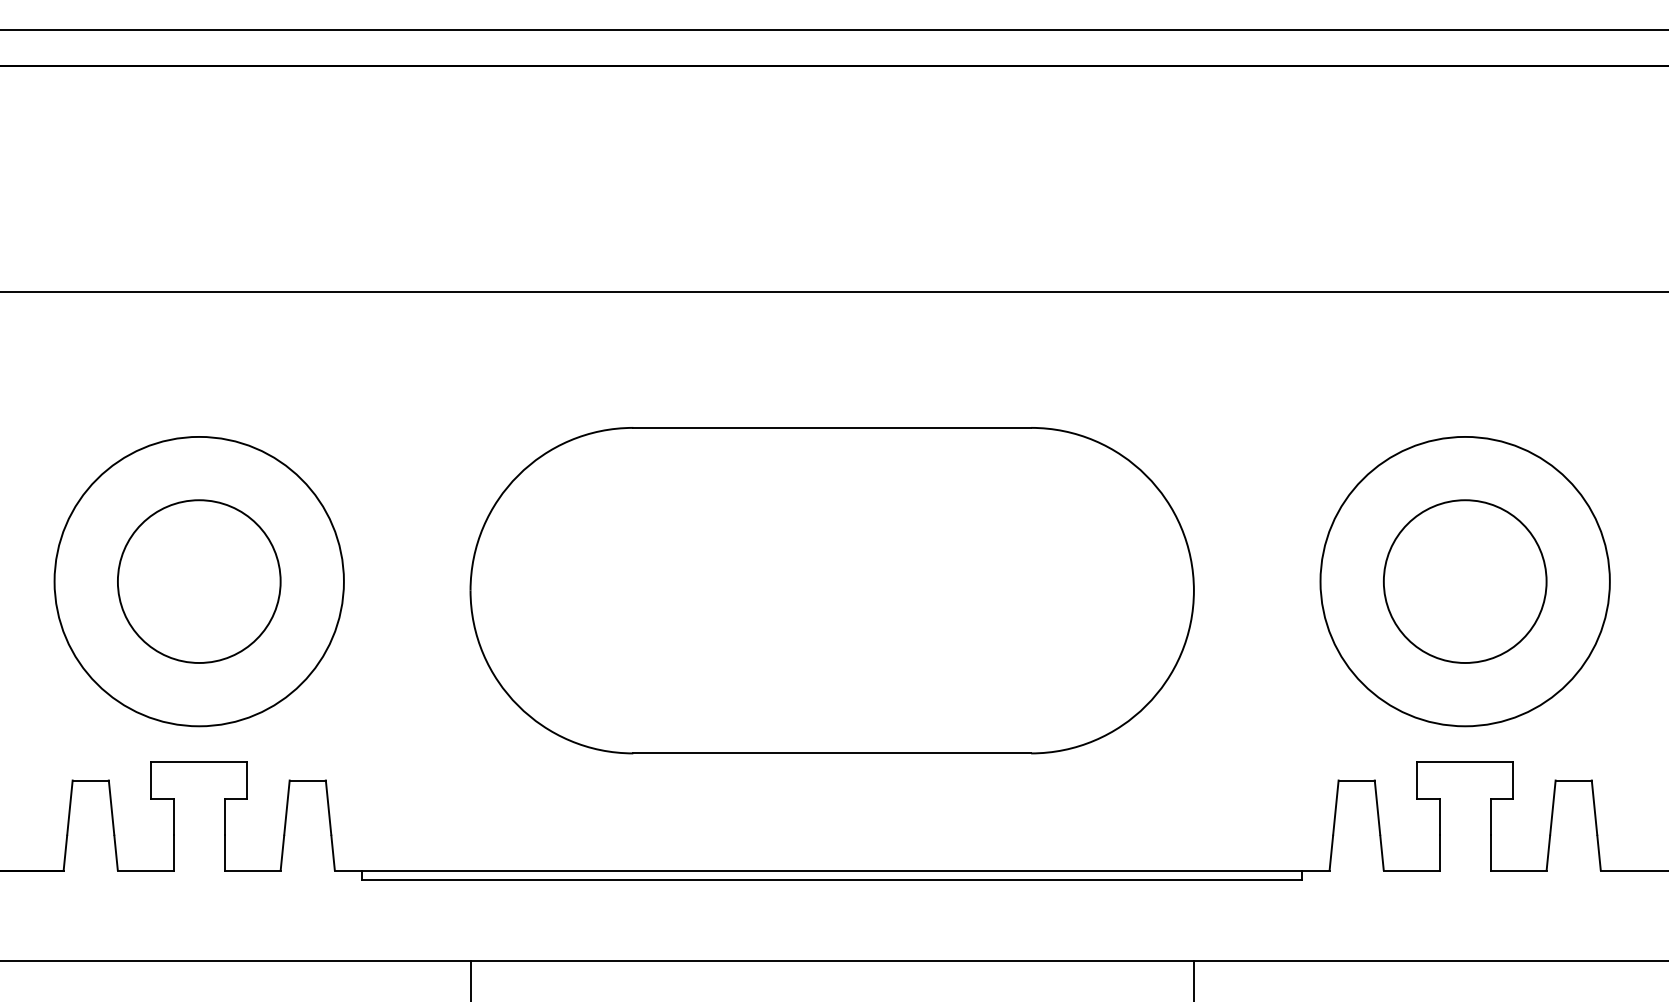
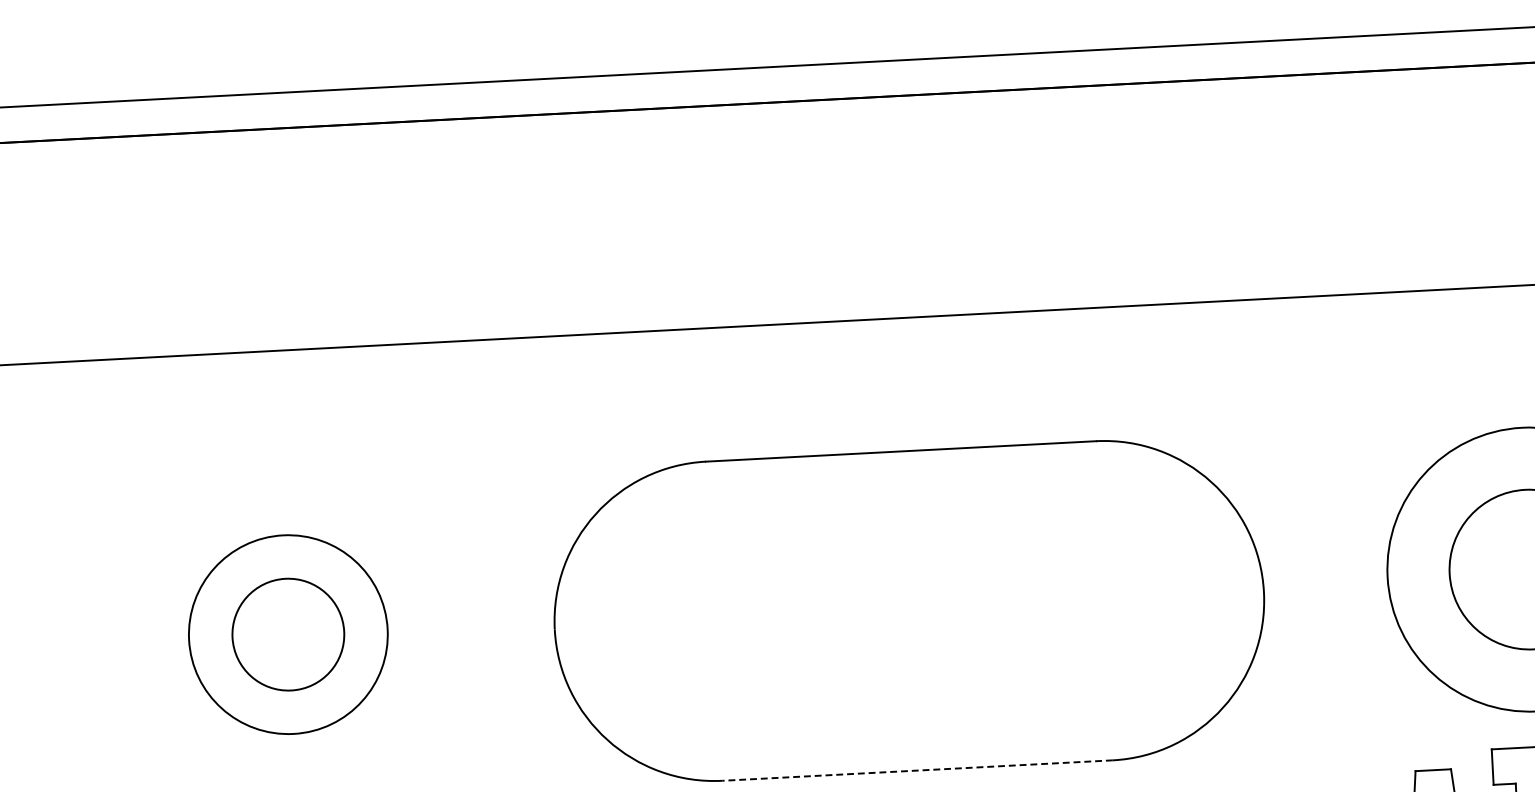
circle: (198, 581) -> (287, 634), size x0.7
circle: (198, 581) -> (287, 634), size x0.7
line: (832, 753) -> (917, 770), solid -> dashed

